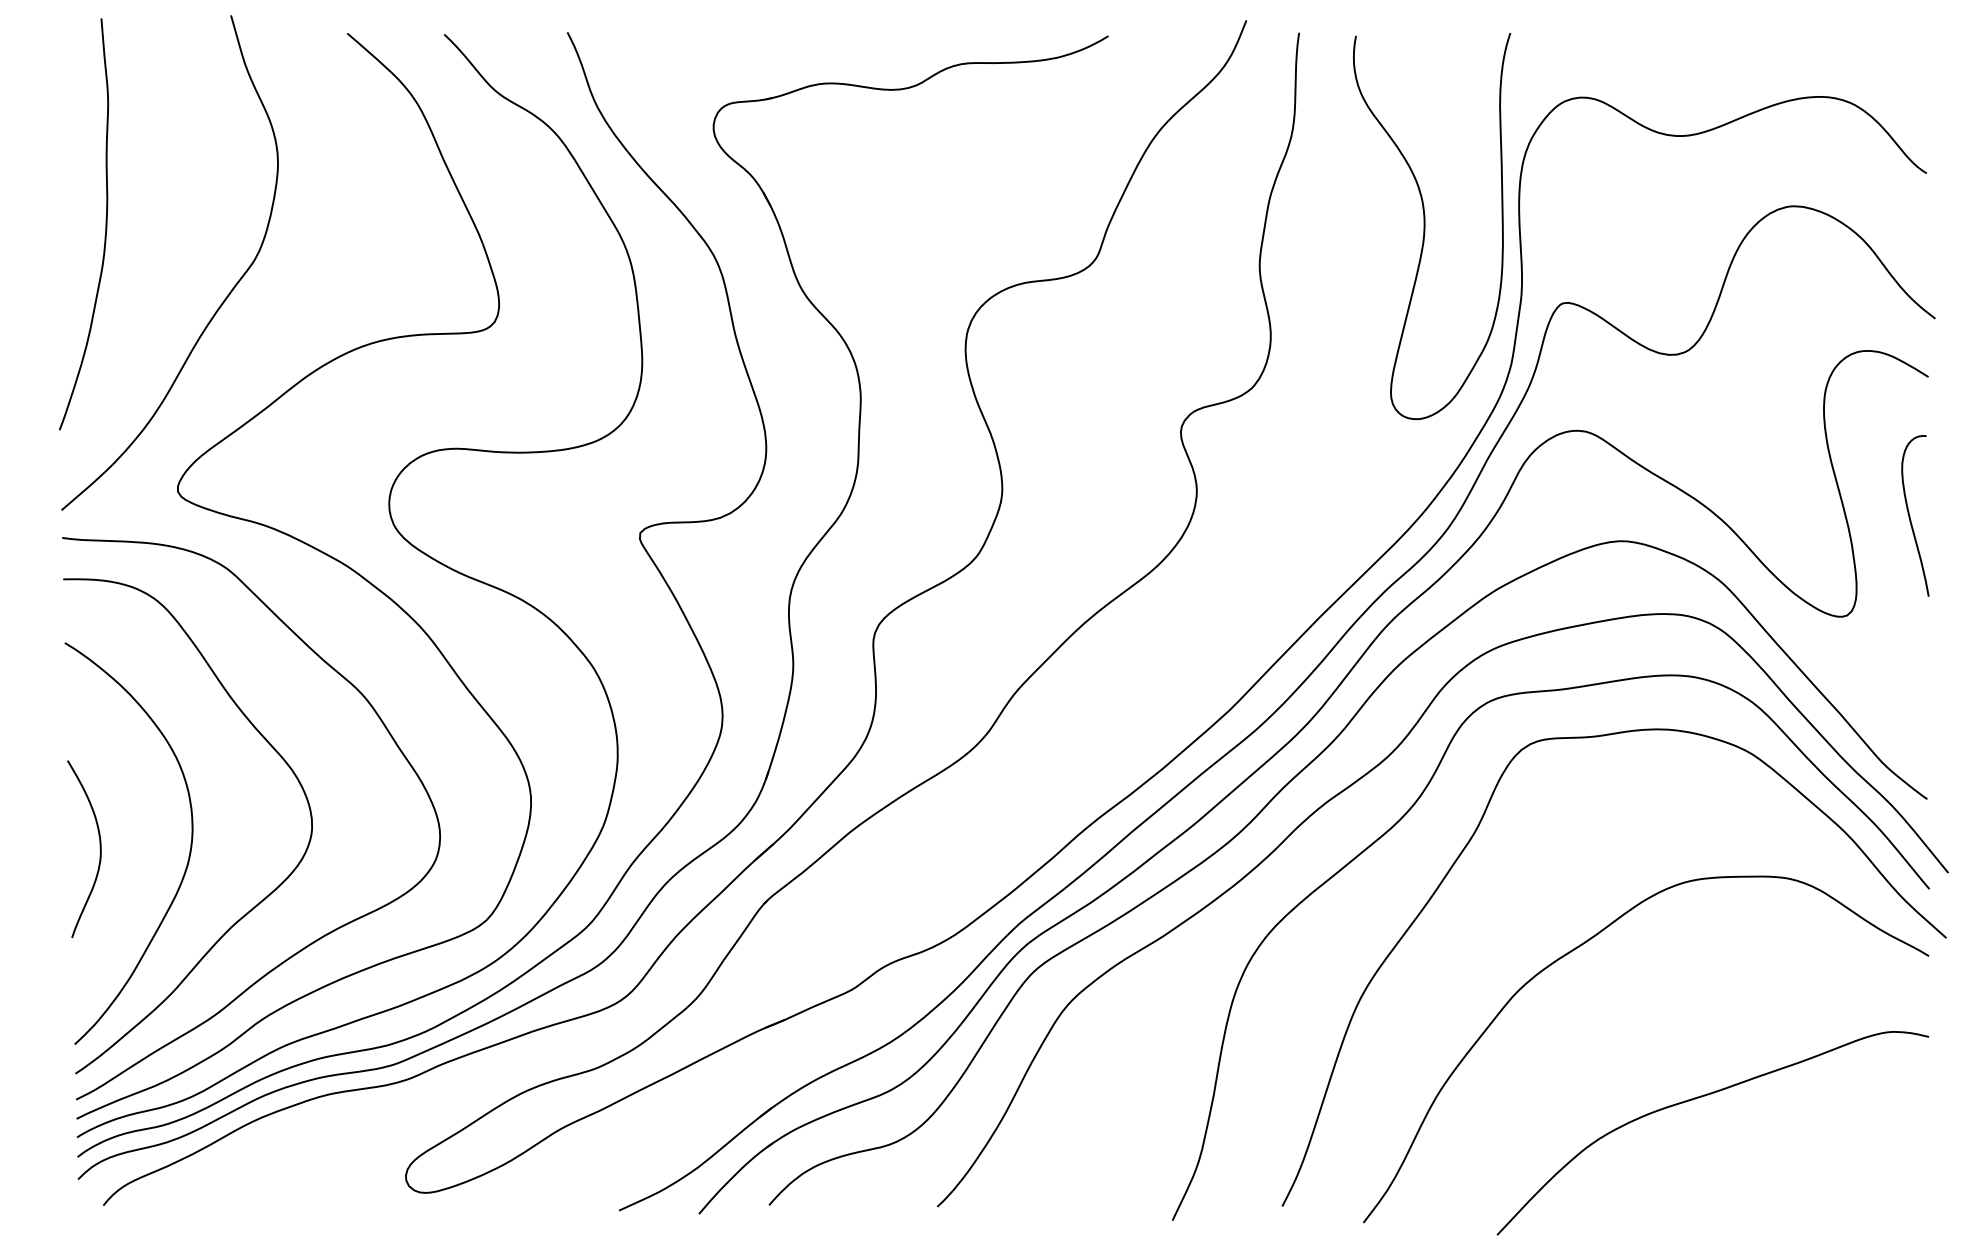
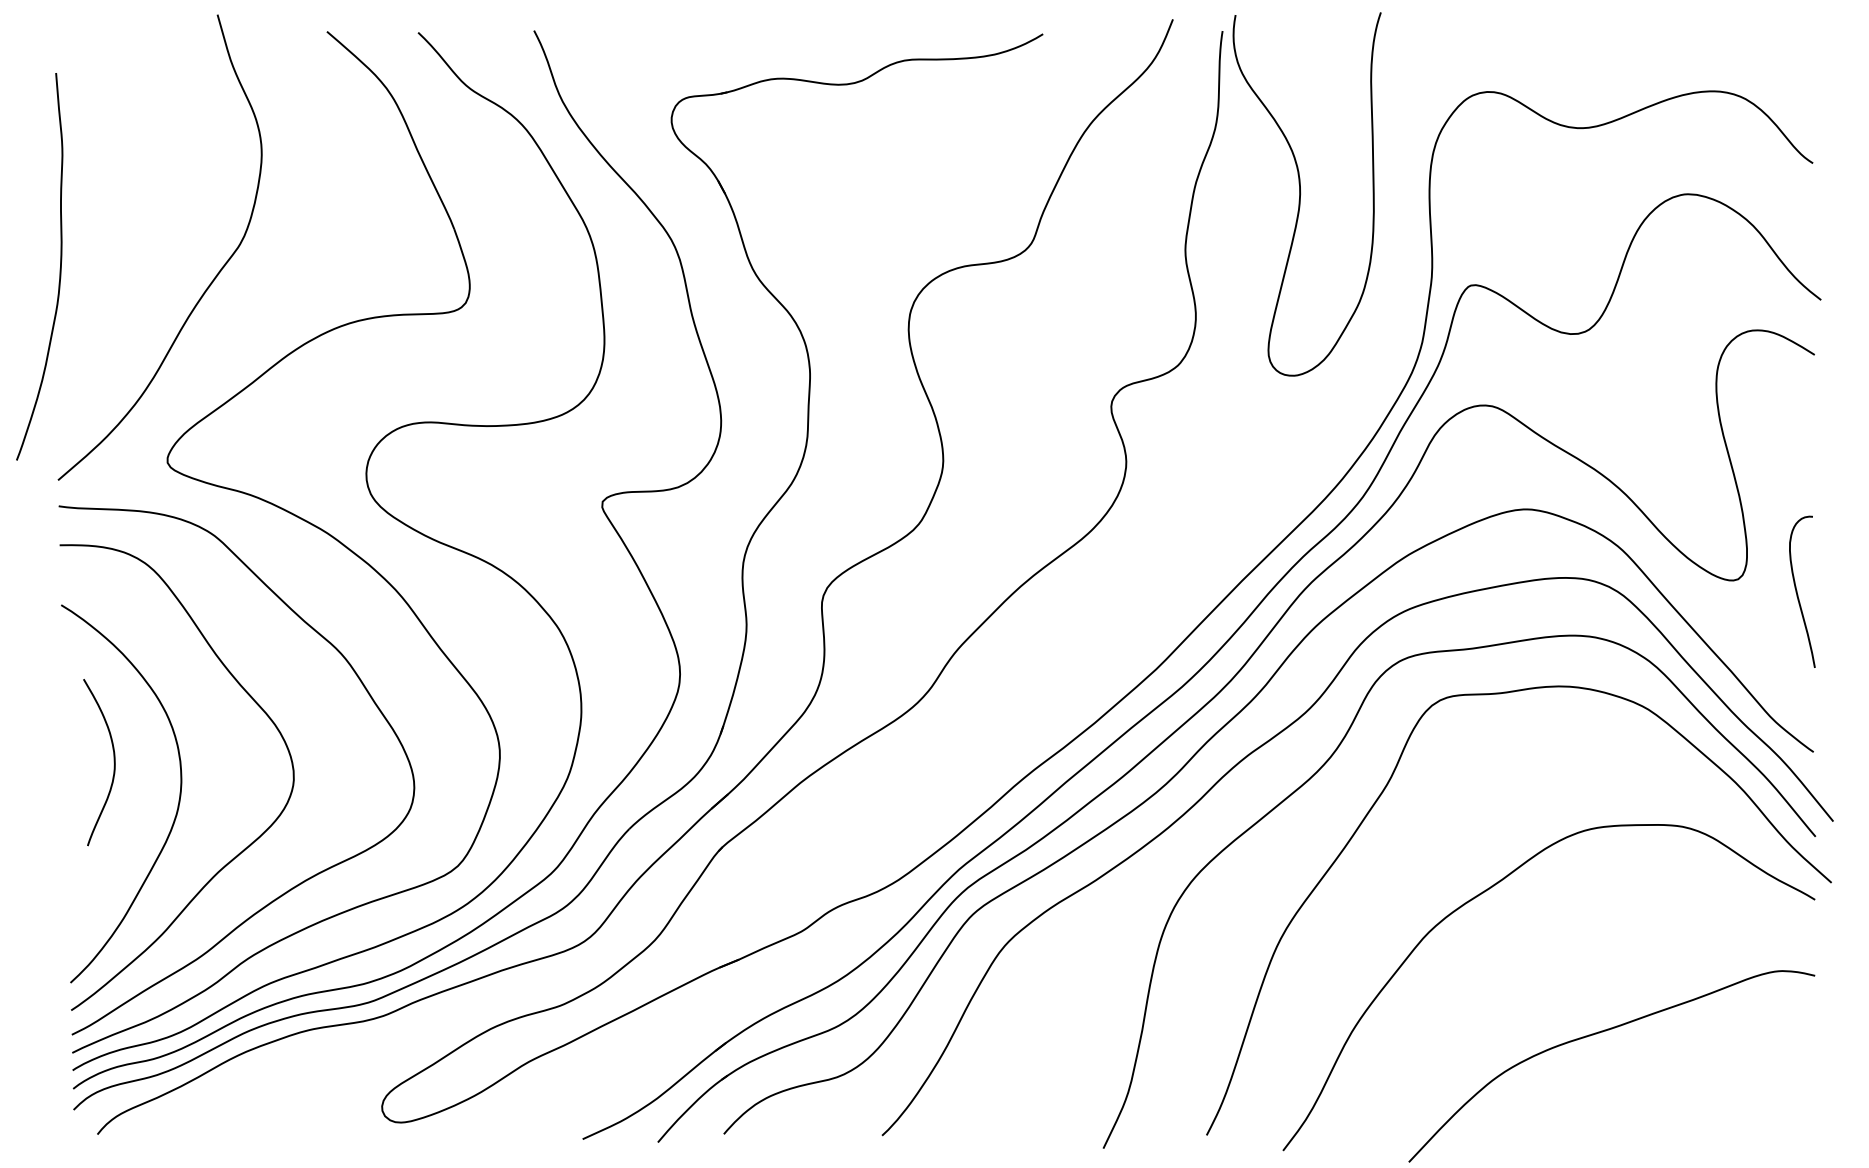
curve: (105, 224) -> (59, 266), moved
curve: (1425, 226) -> (1300, 194), moved
curve: (1910, 515) -> (1797, 591), moved
curve: (99, 848) -> (113, 761), moved

